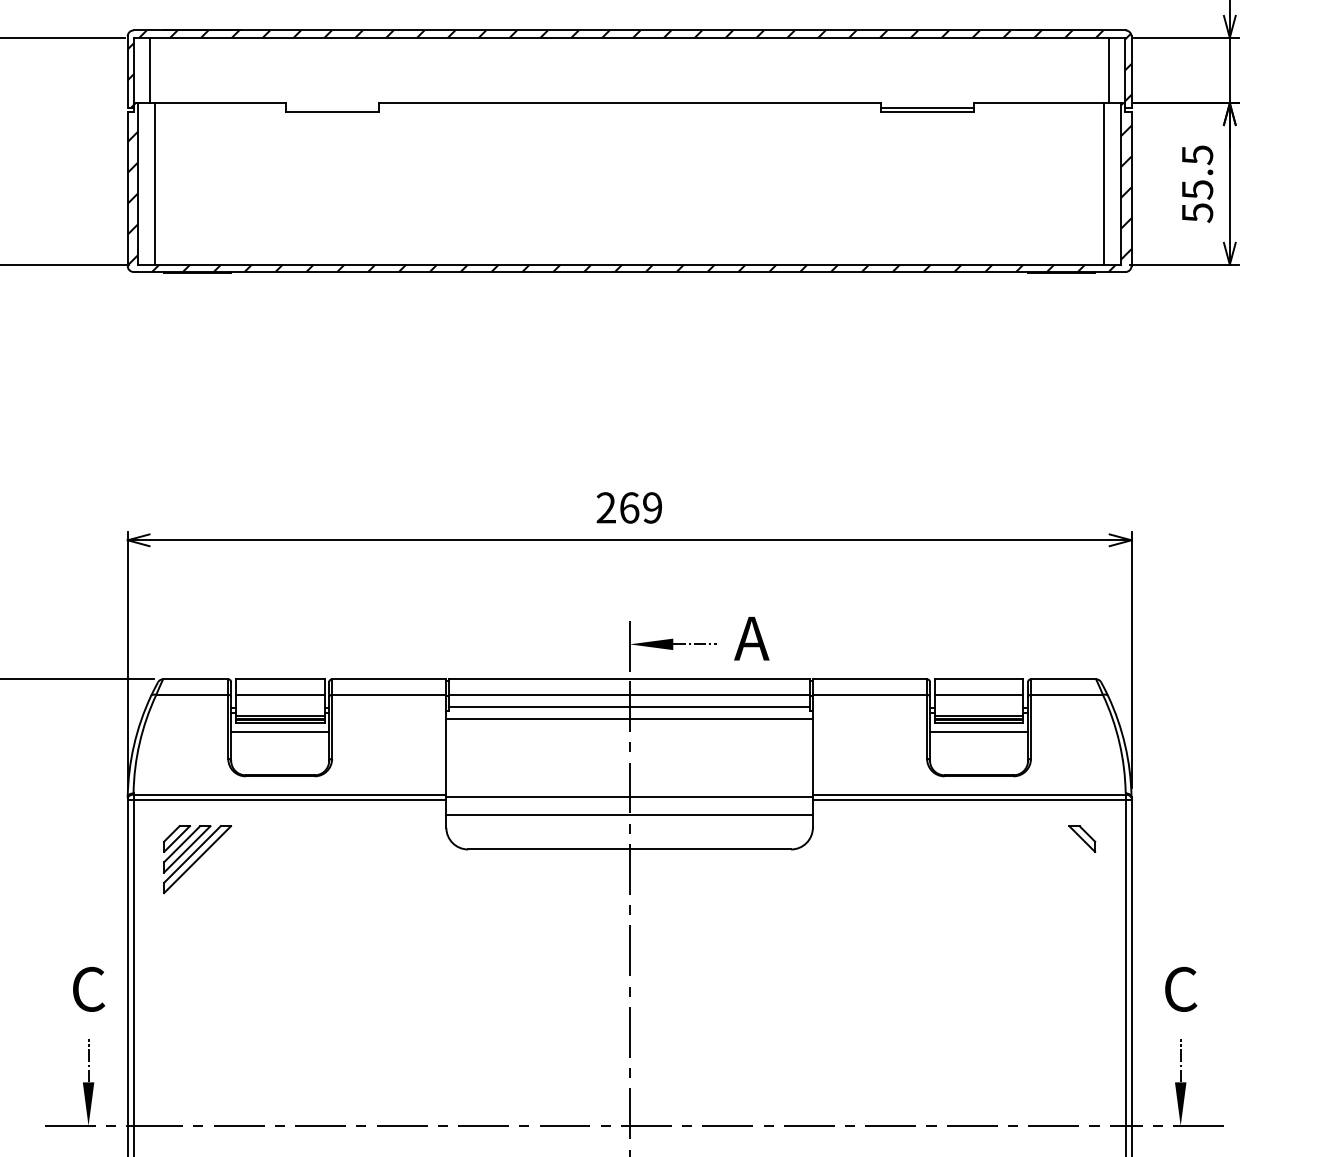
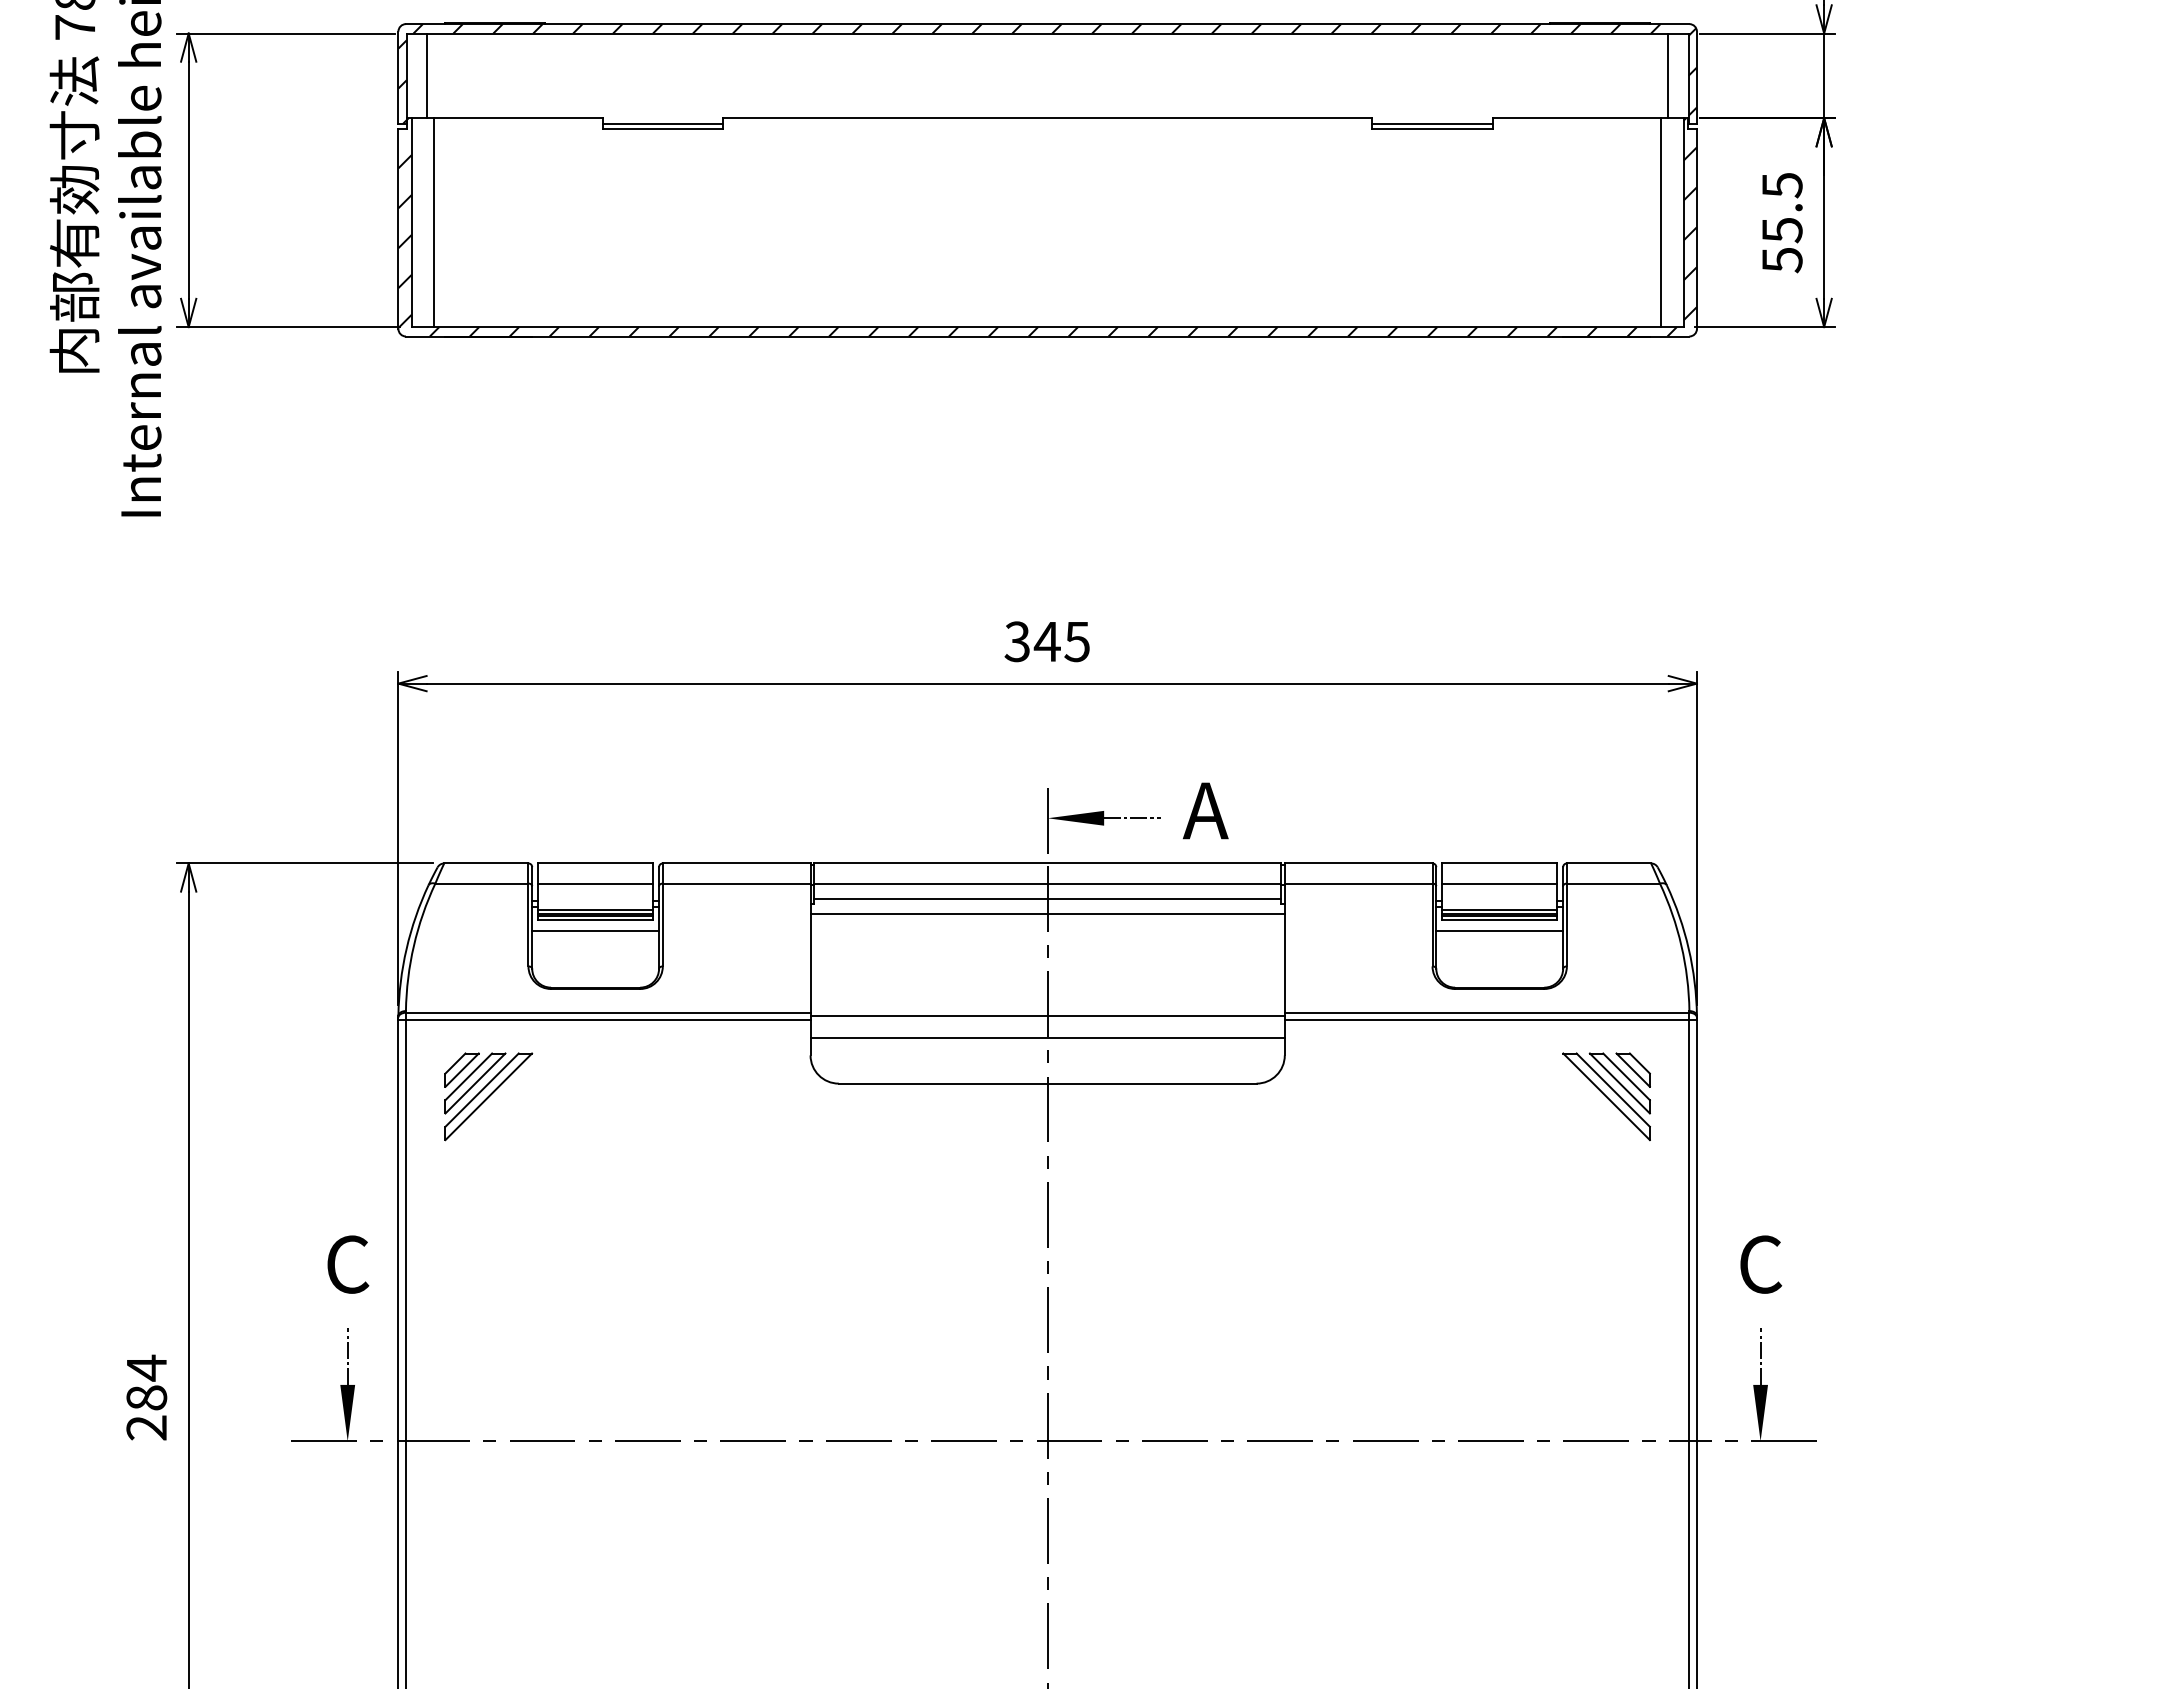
line: (331, 107) -> (662, 123), added
text: (628, 507) -> (1046, 641), 269 -> 345
part: (1061, 859) -> (1606, 1096), added

